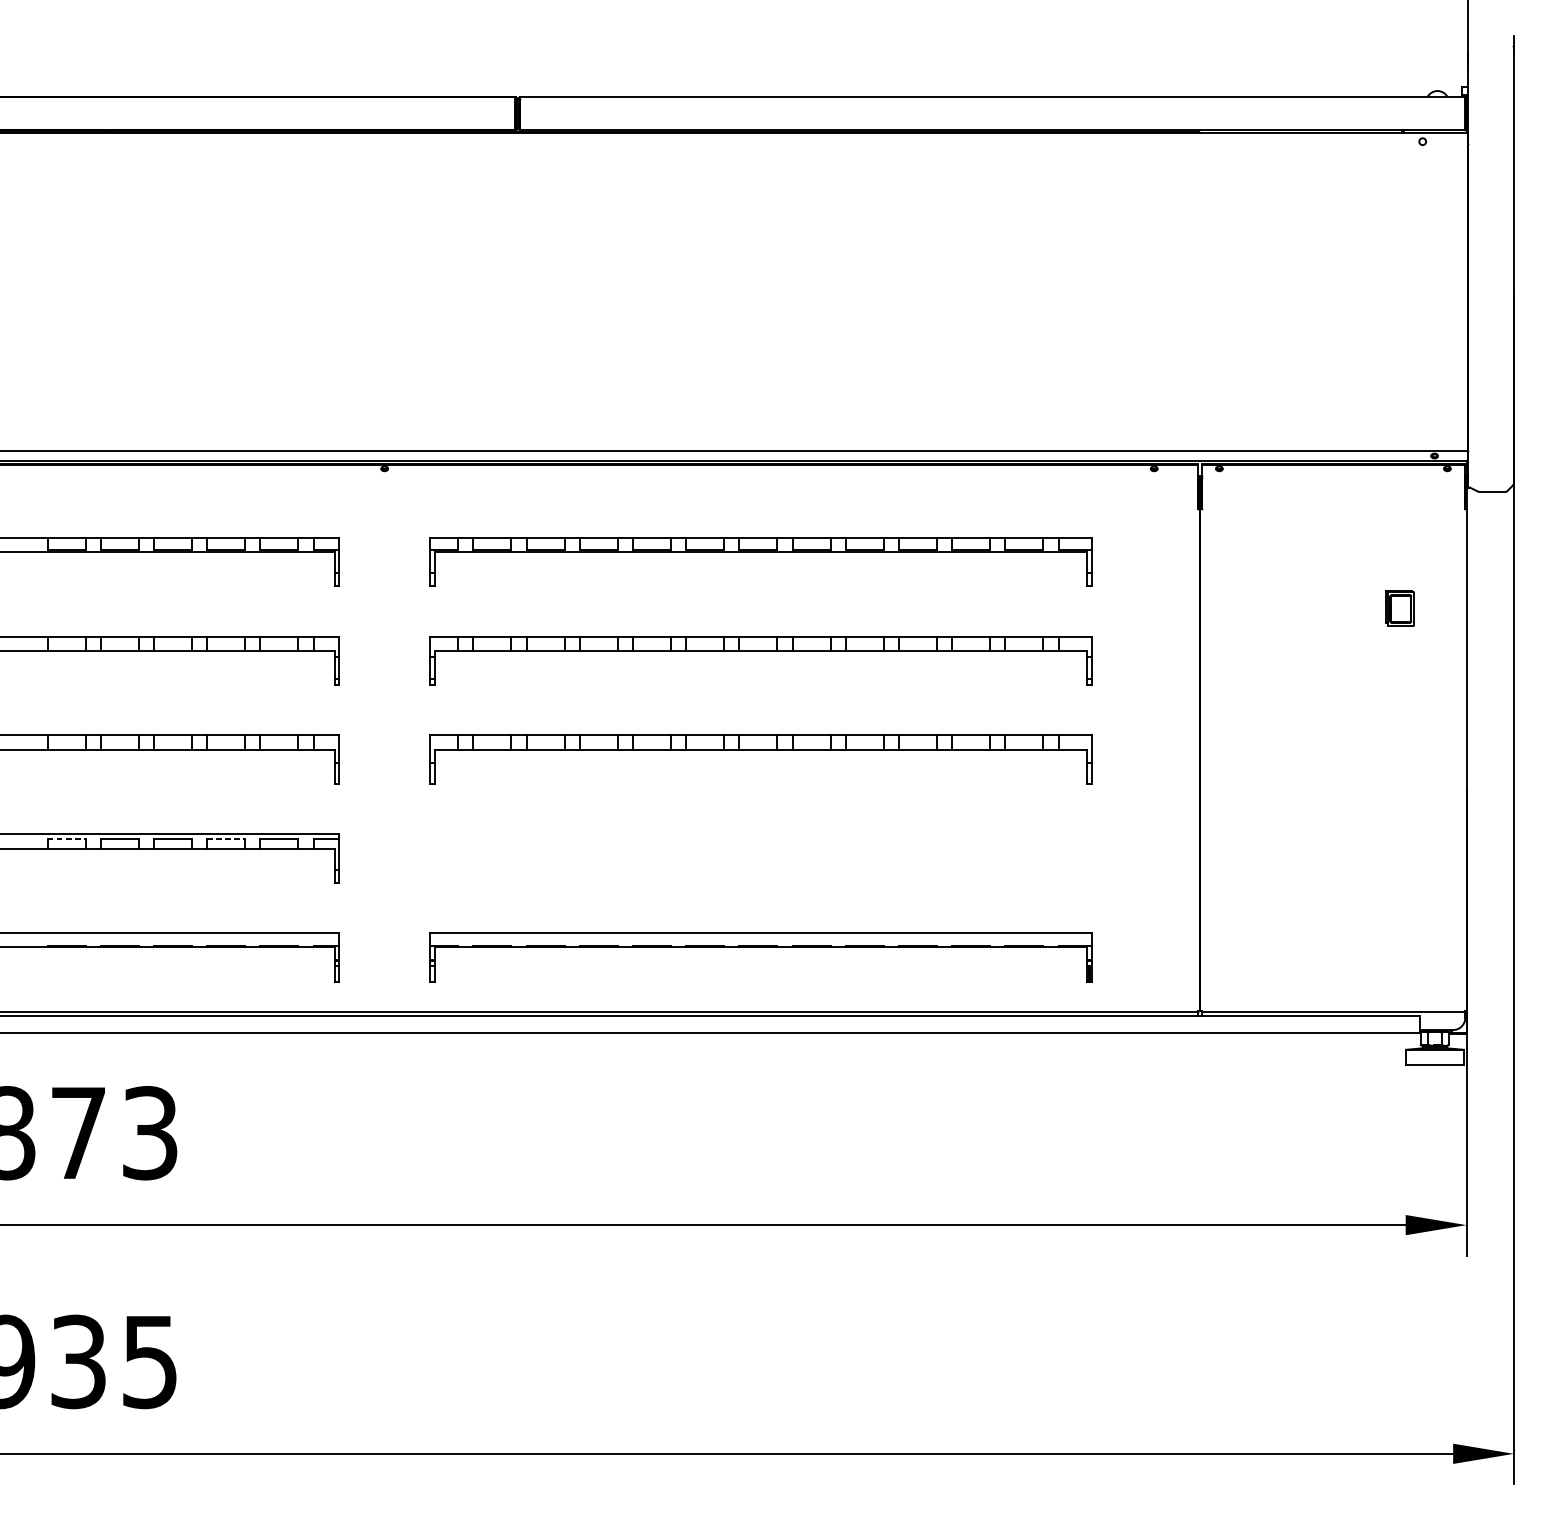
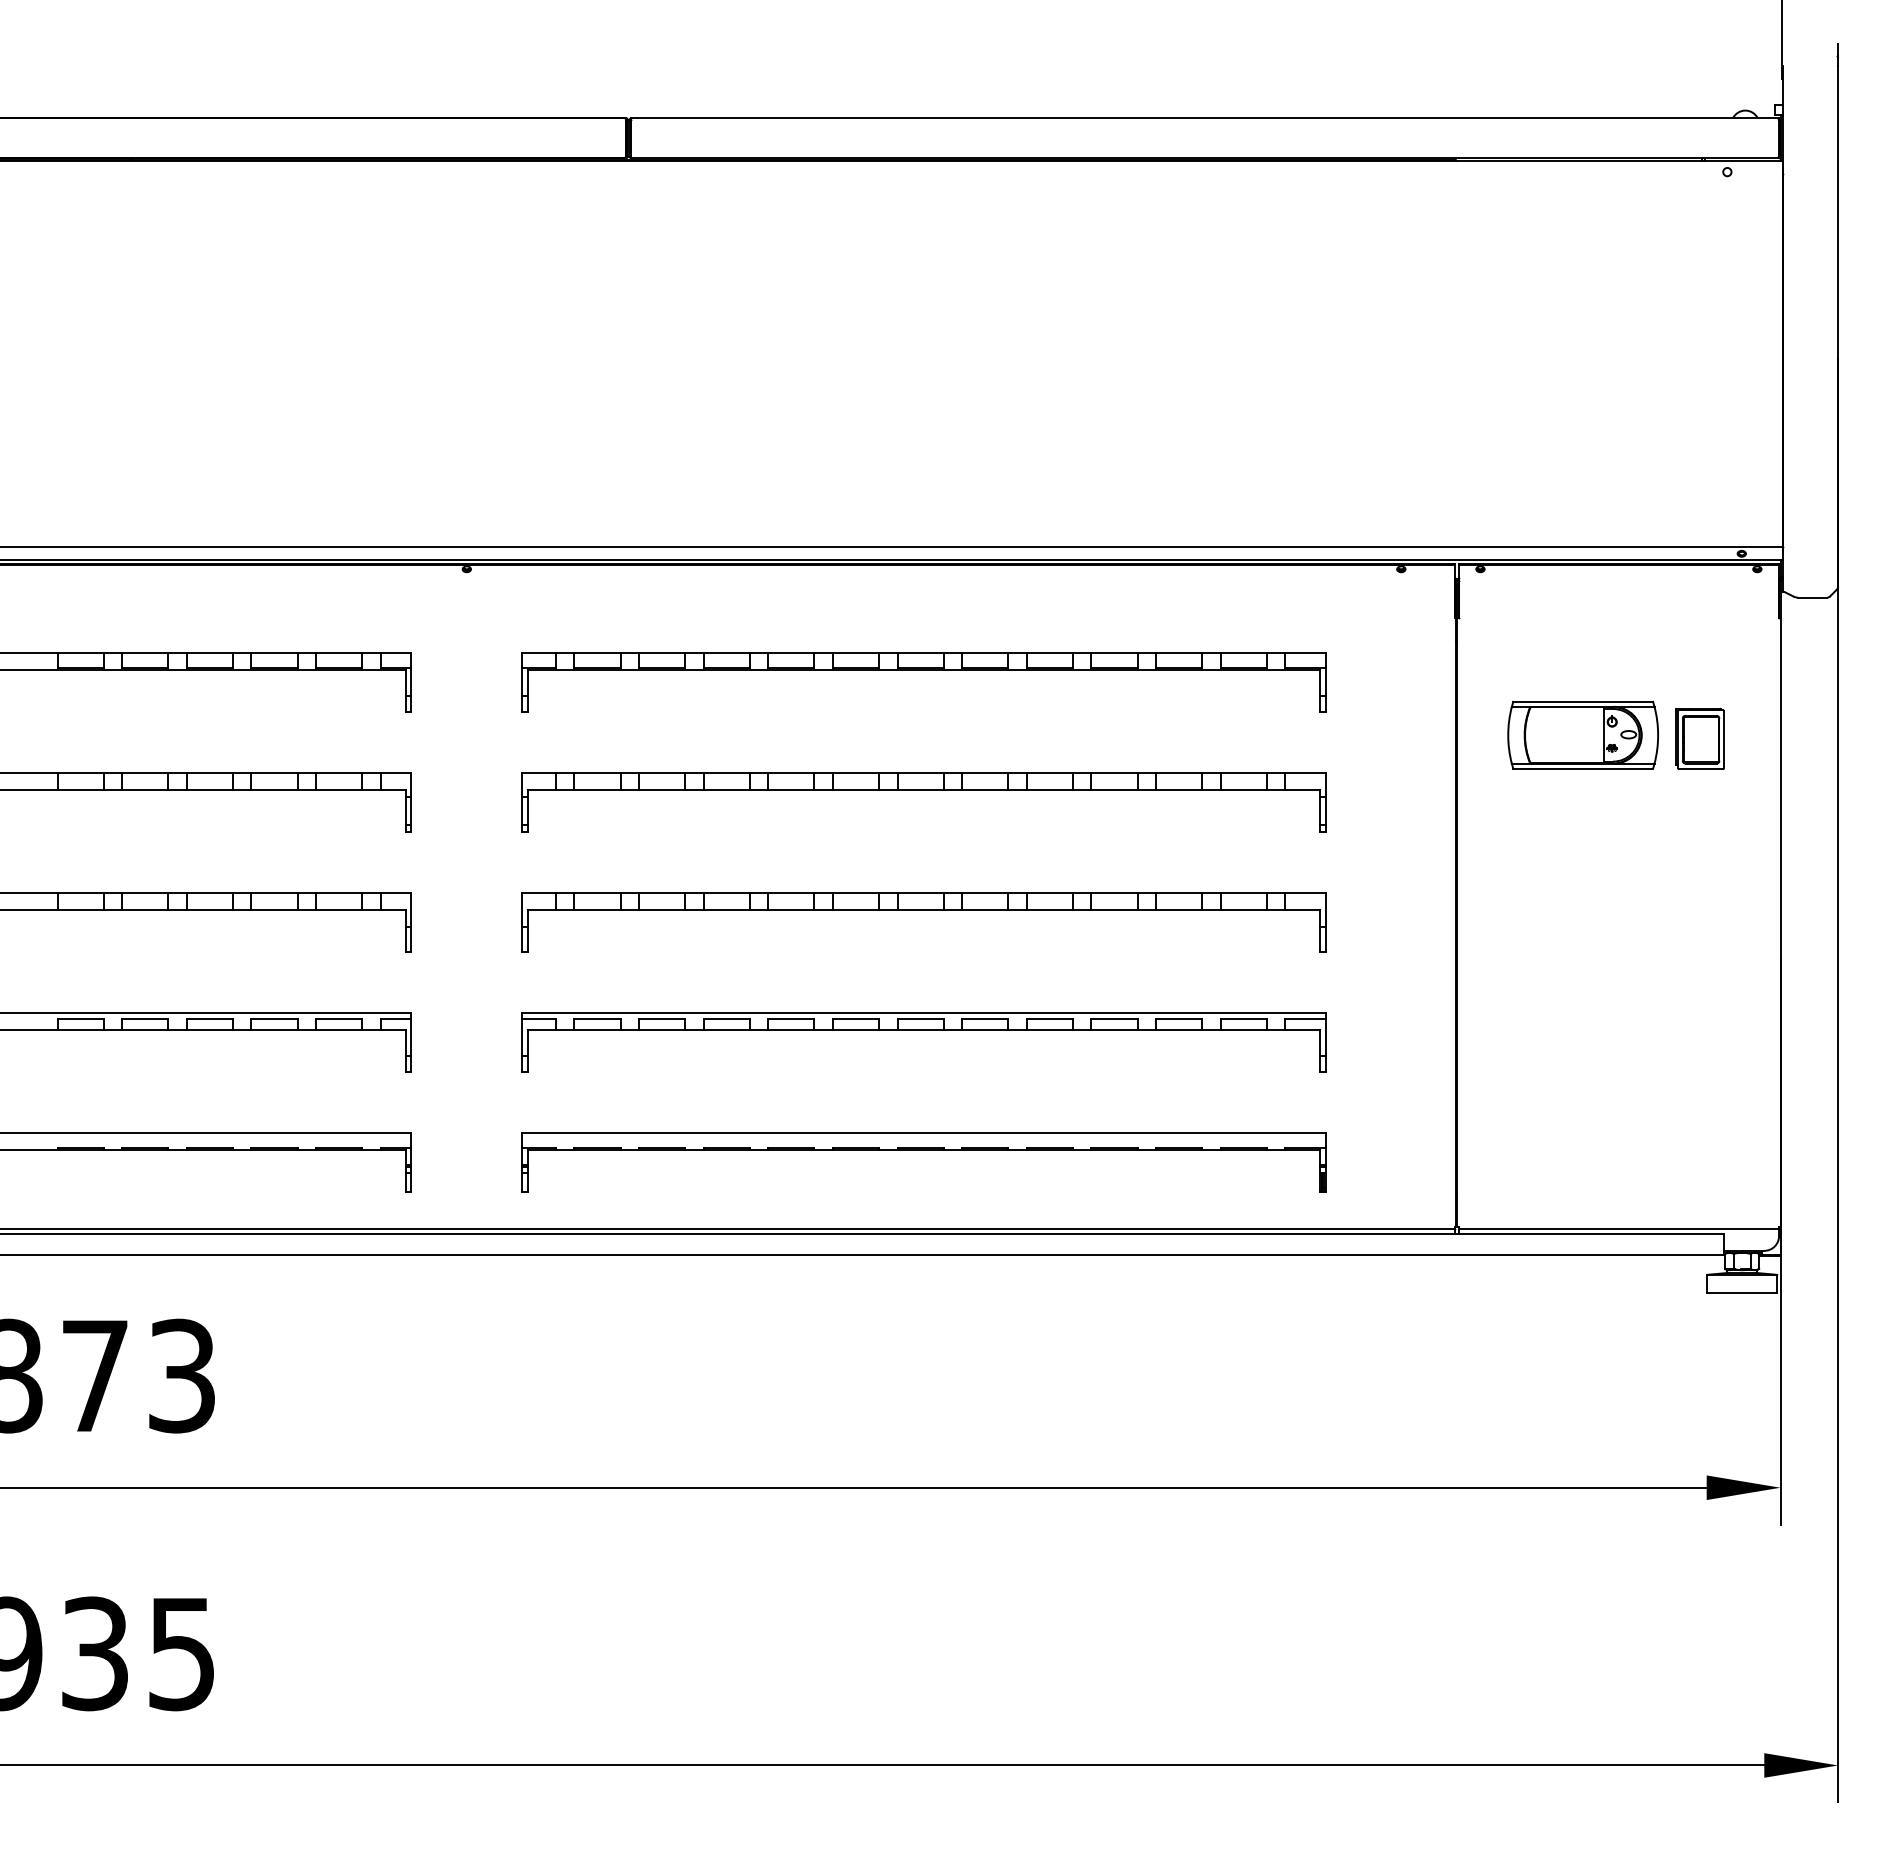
part: (1303, 604) -> (1582, 734), added
part: (1399, 608) -> (1699, 738), size x1.43
line: (67, 838) -> (81, 1018), dashed -> solid
line: (226, 838) -> (274, 1018), dashed -> solid
part: (760, 848) -> (923, 1030), added

